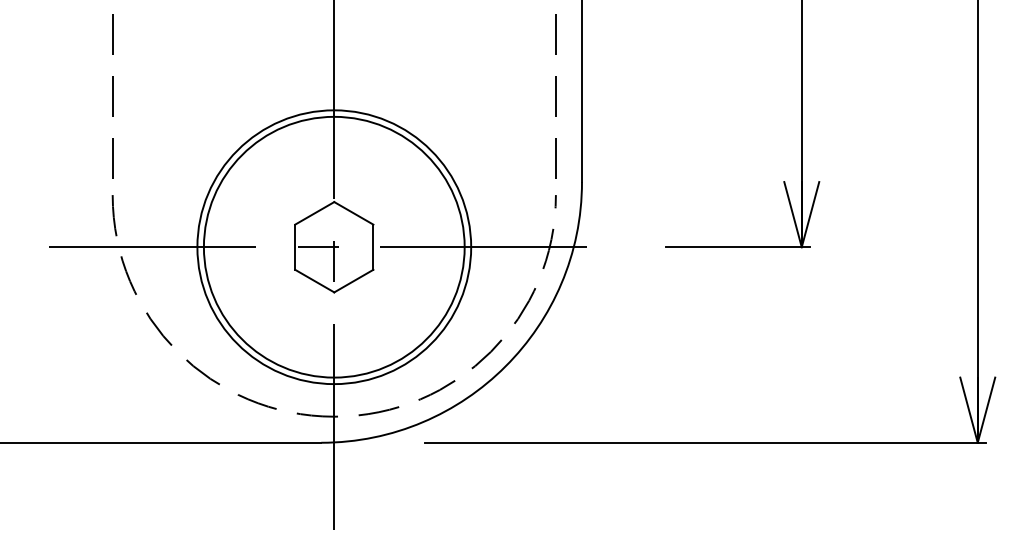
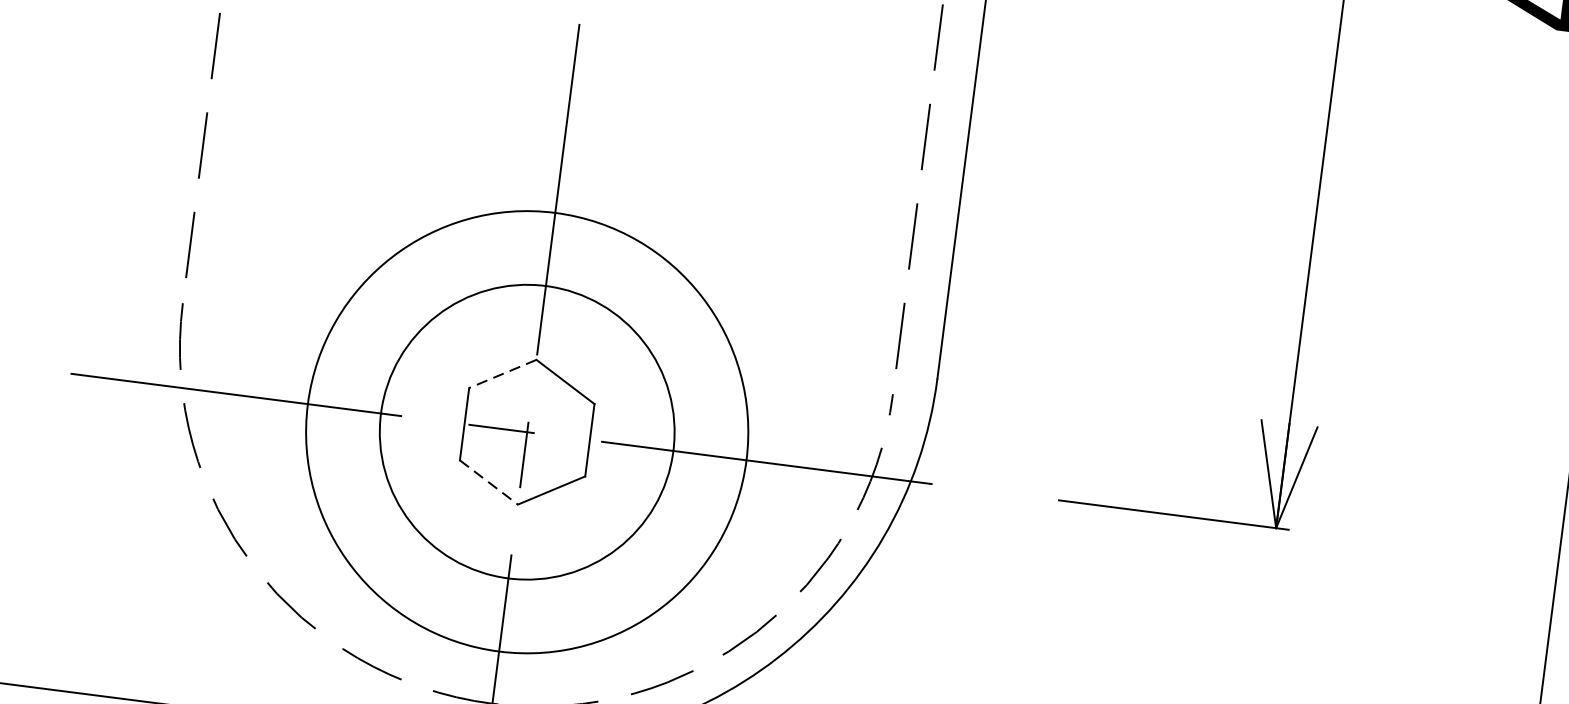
line: (314, 213) -> (502, 374), solid -> dashed
circle: (333, 246) -> (526, 430), size x0.7
line: (314, 281) -> (488, 483), solid -> dashed

